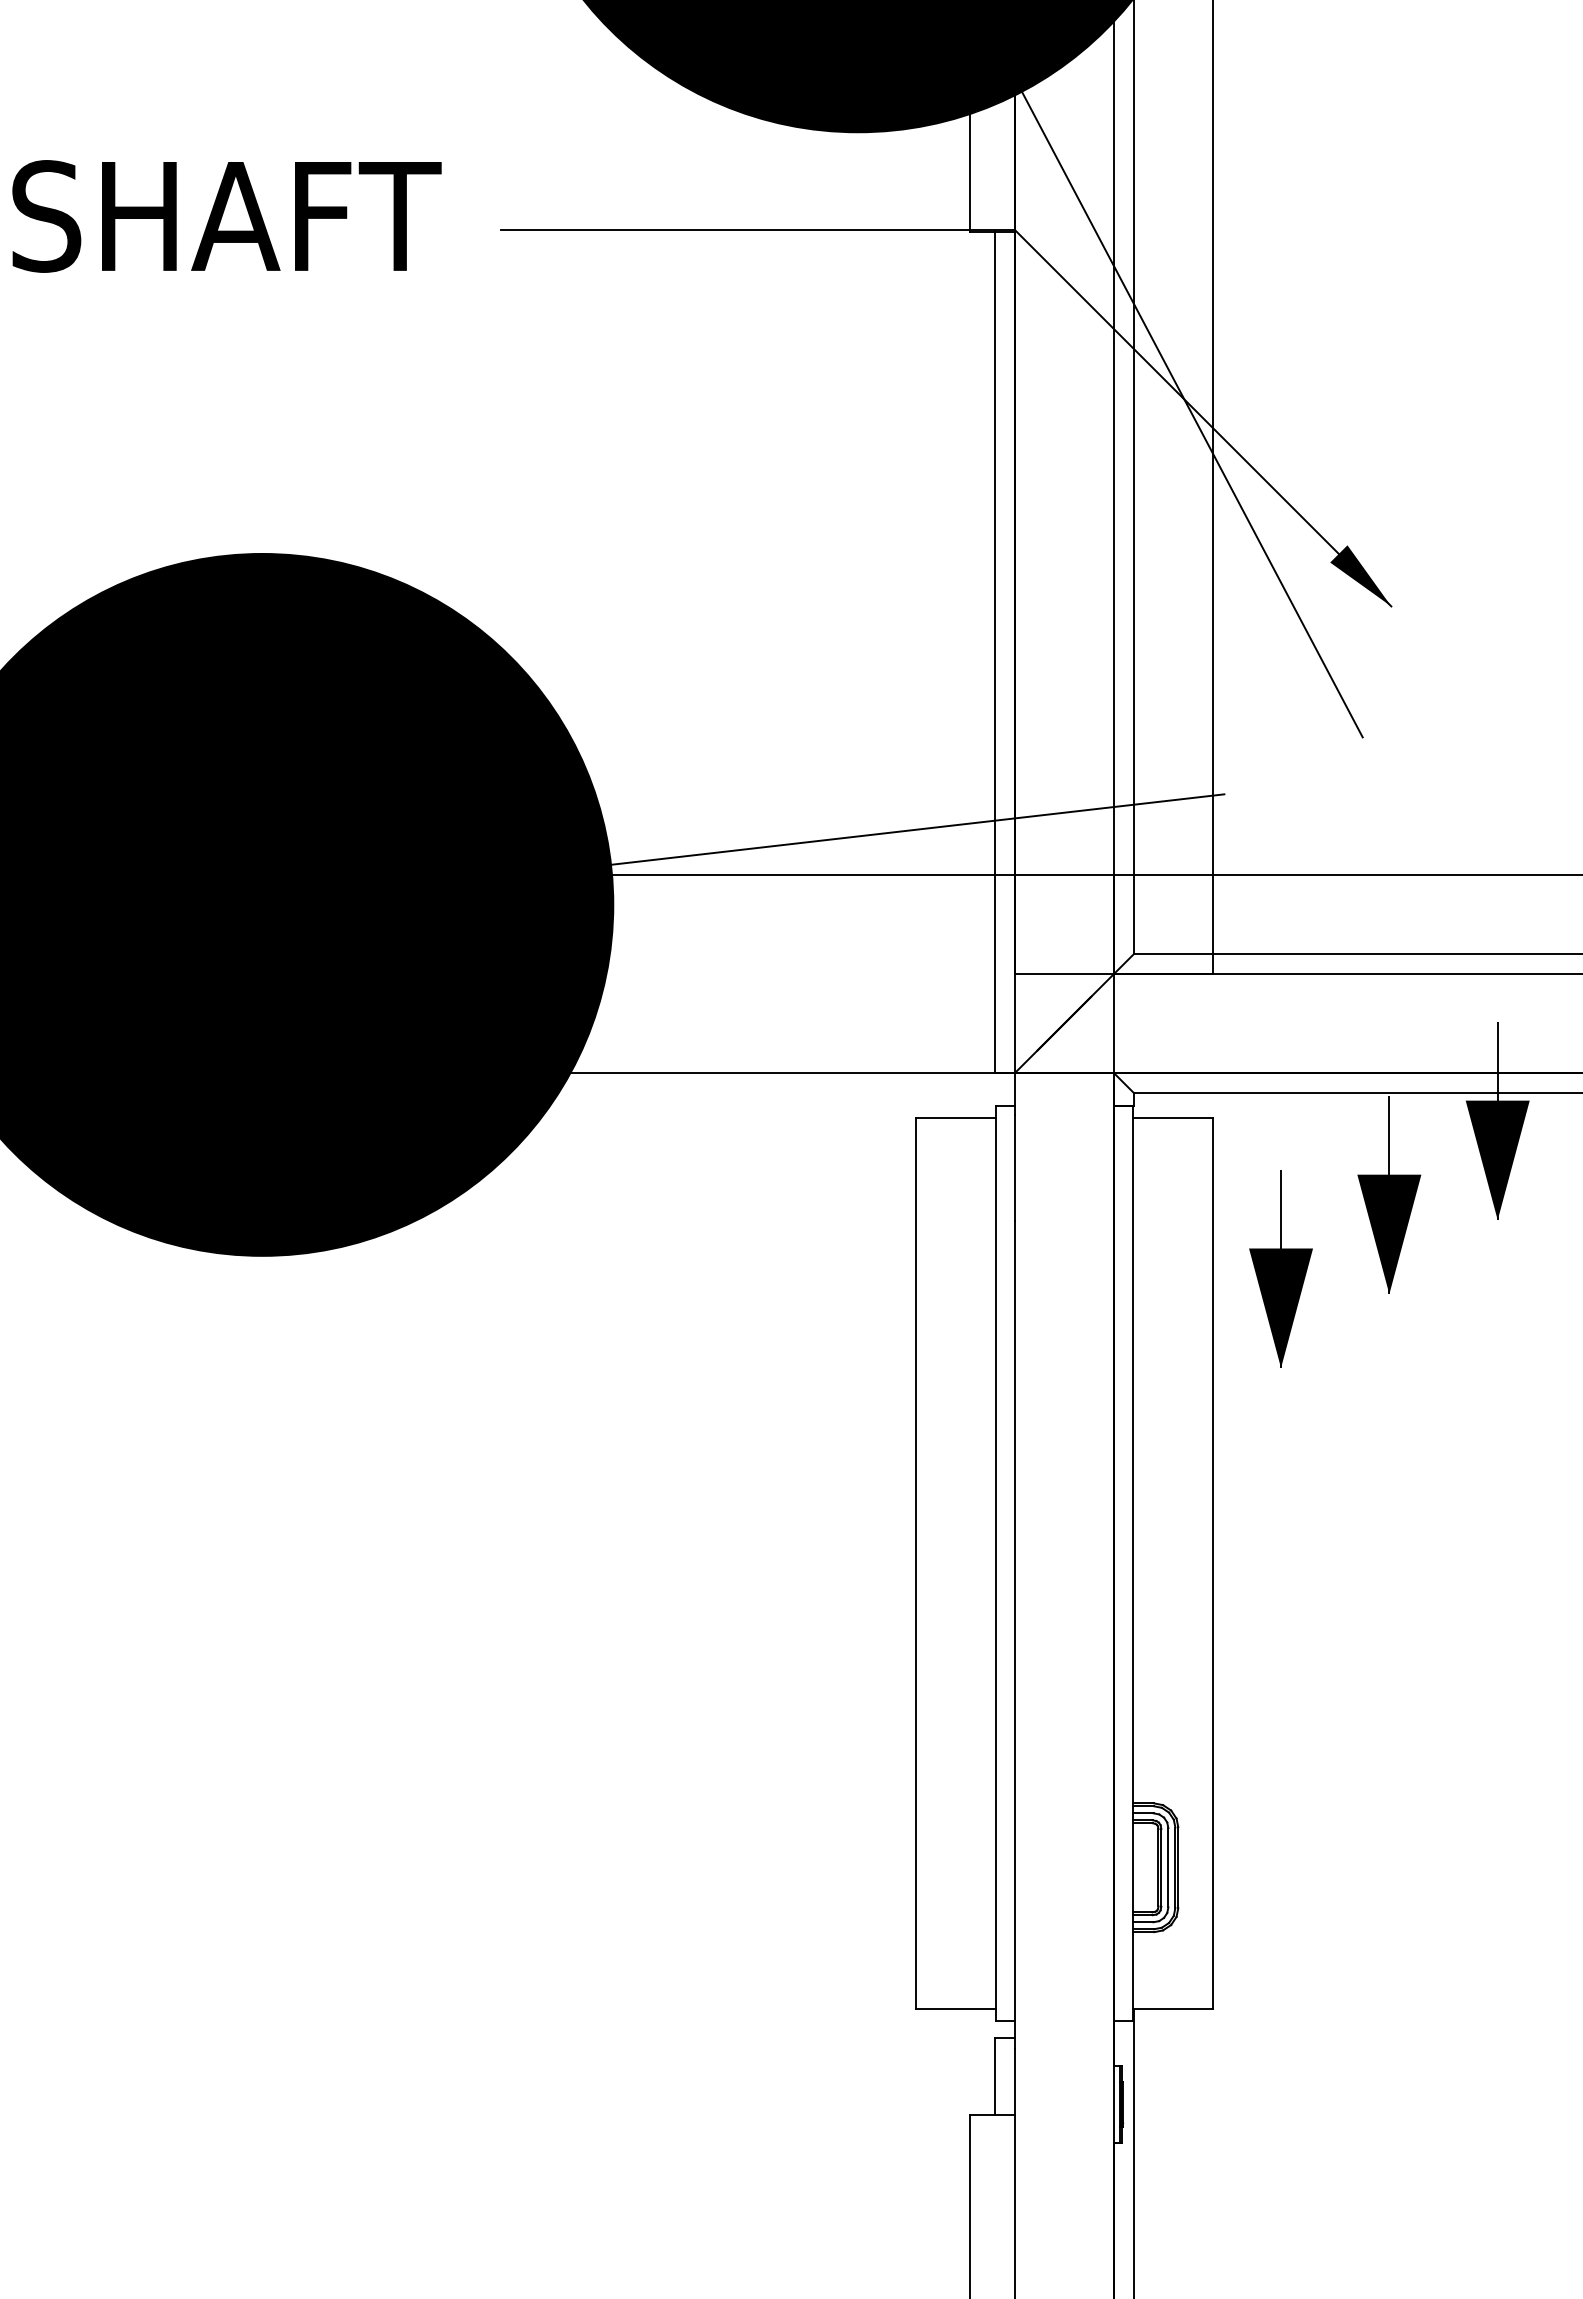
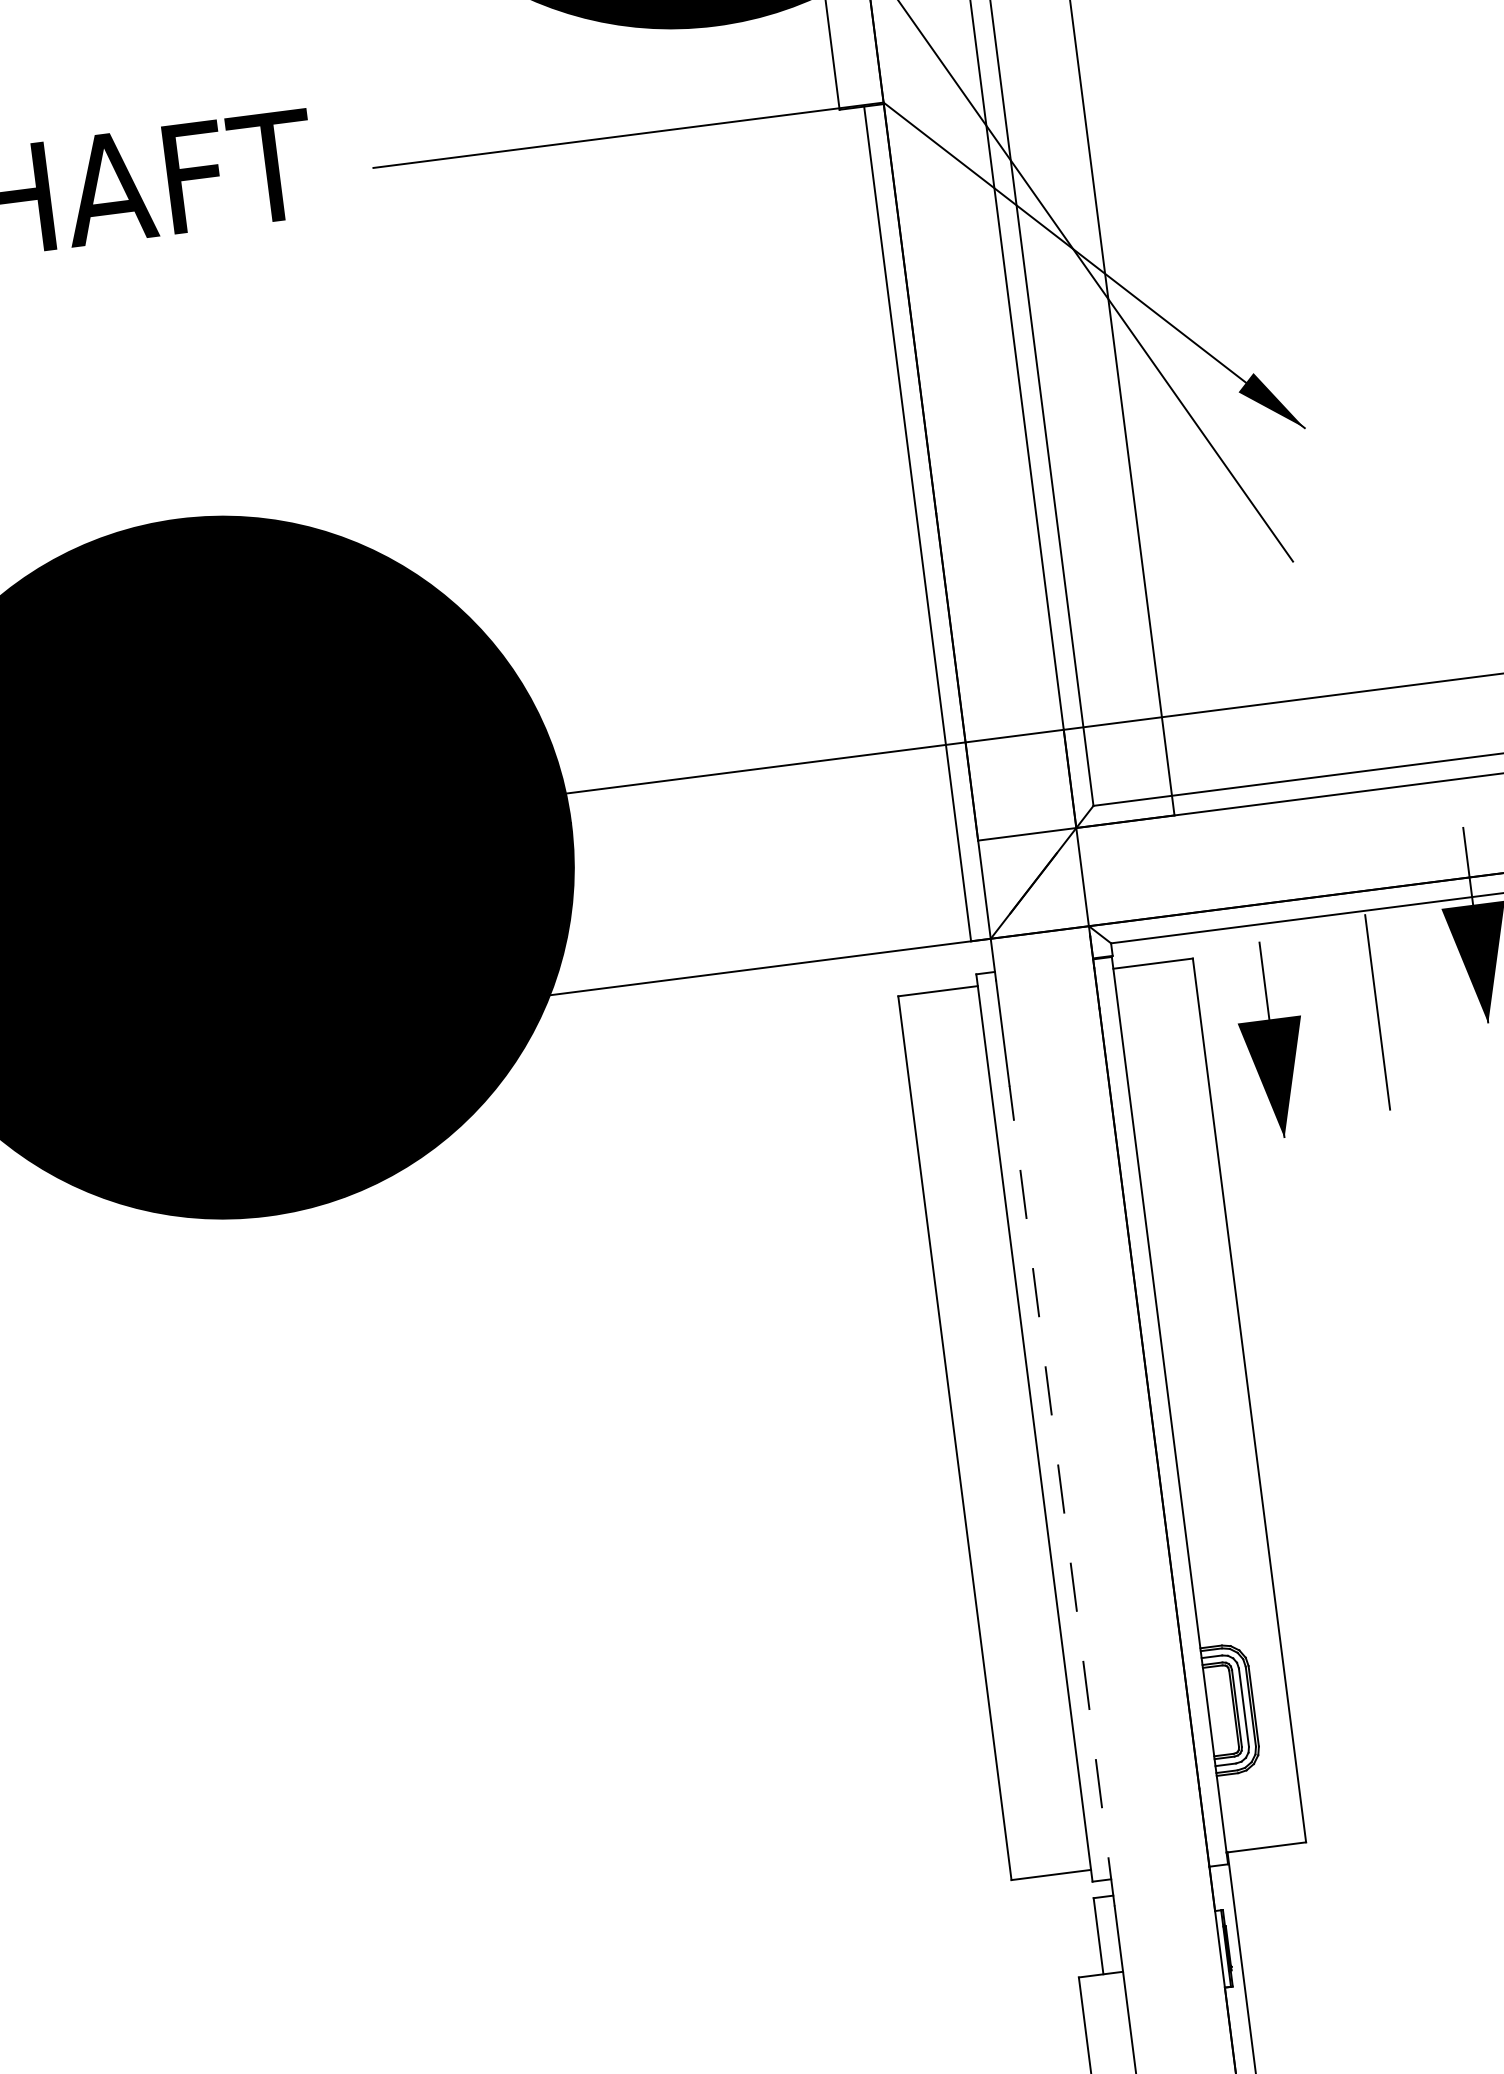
line: (917, 829) -> (863, 709), removed
fill: (1389, 1234) -> (1382, 1051), removed
part: (1280, 1268) -> (1271, 1039), moved
line: (1014, 1634) -> (1061, 1495), solid -> dashed

